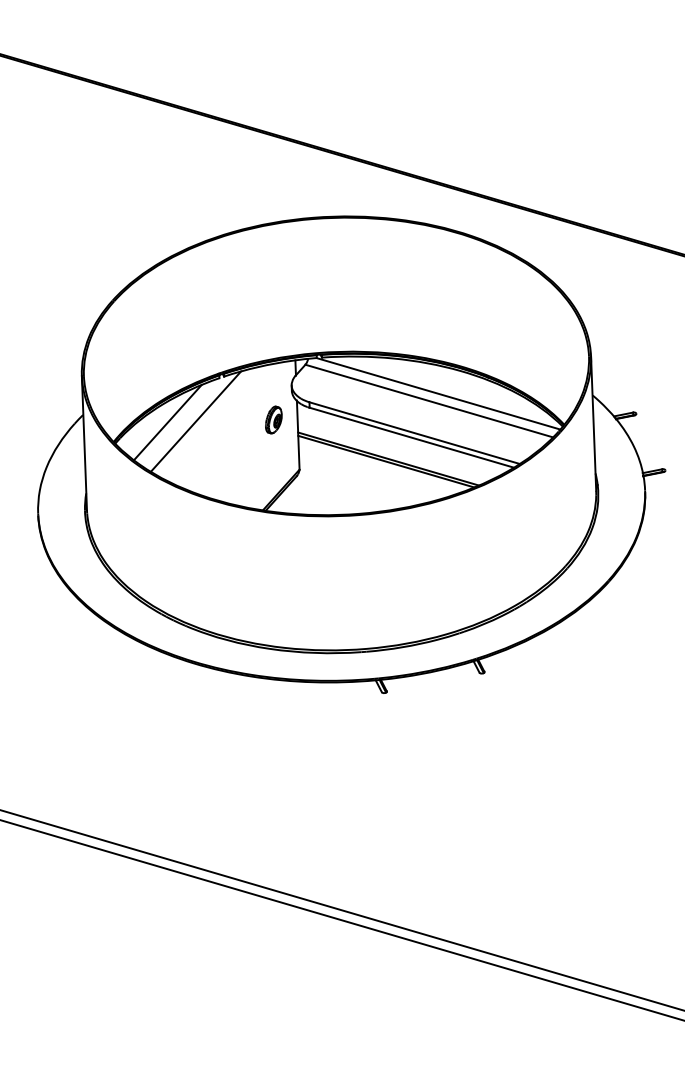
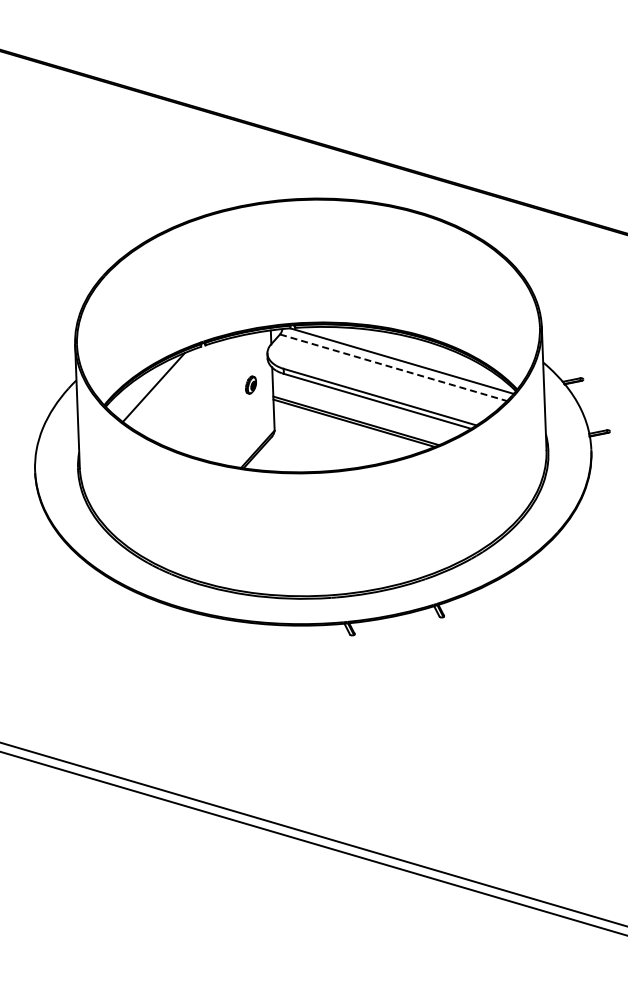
line: (429, 400) -> (393, 367), solid -> dashed
part: (273, 419) -> (250, 384), size x0.7
line: (195, 421) -> (179, 386), removed

